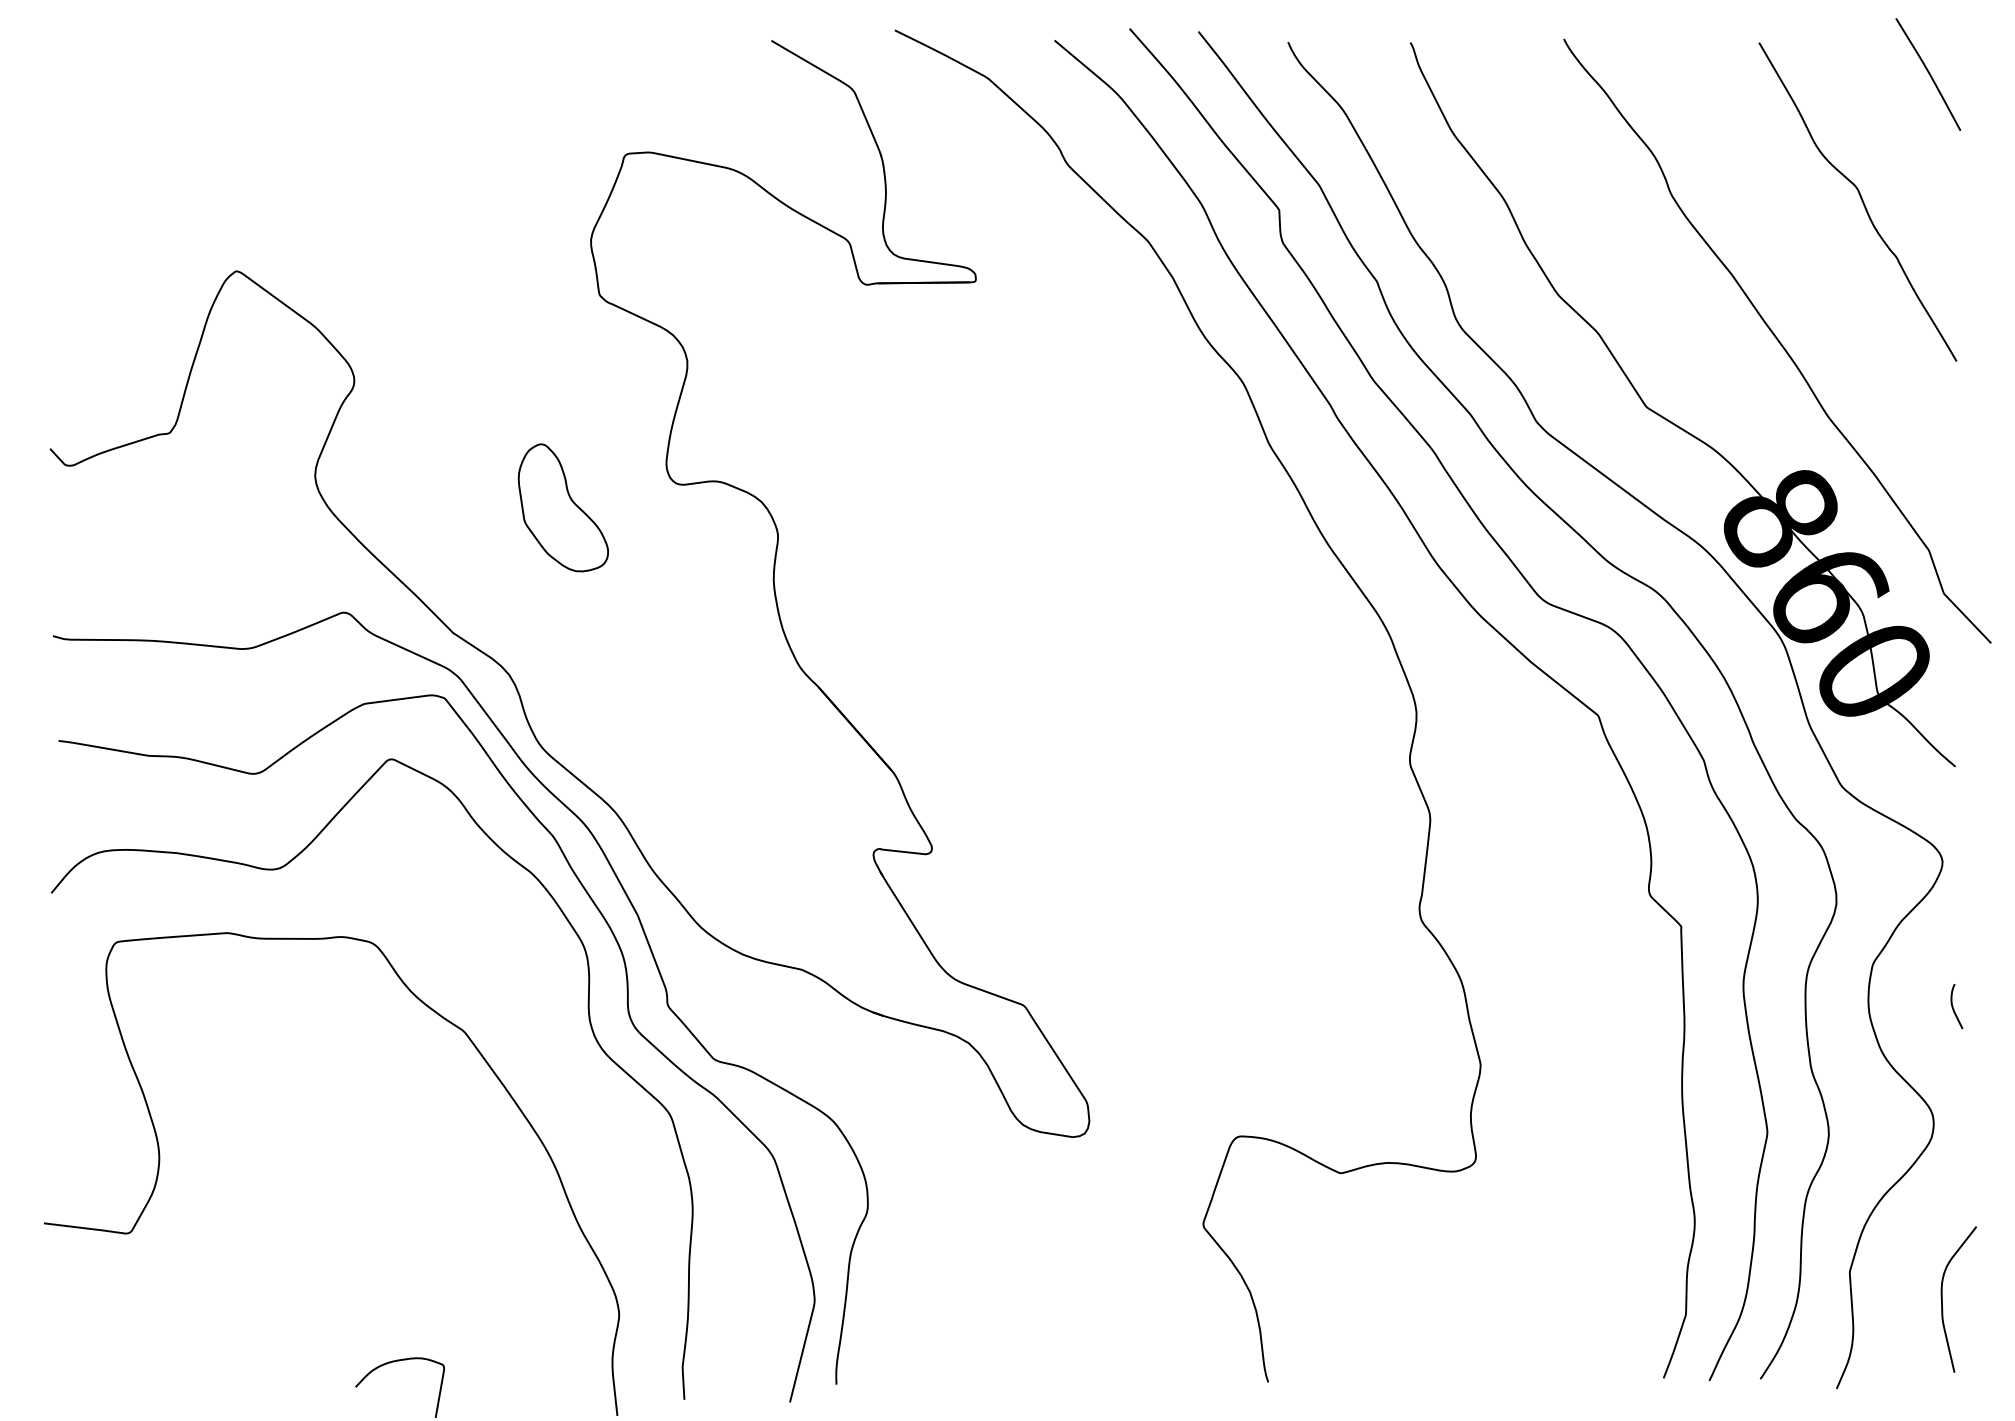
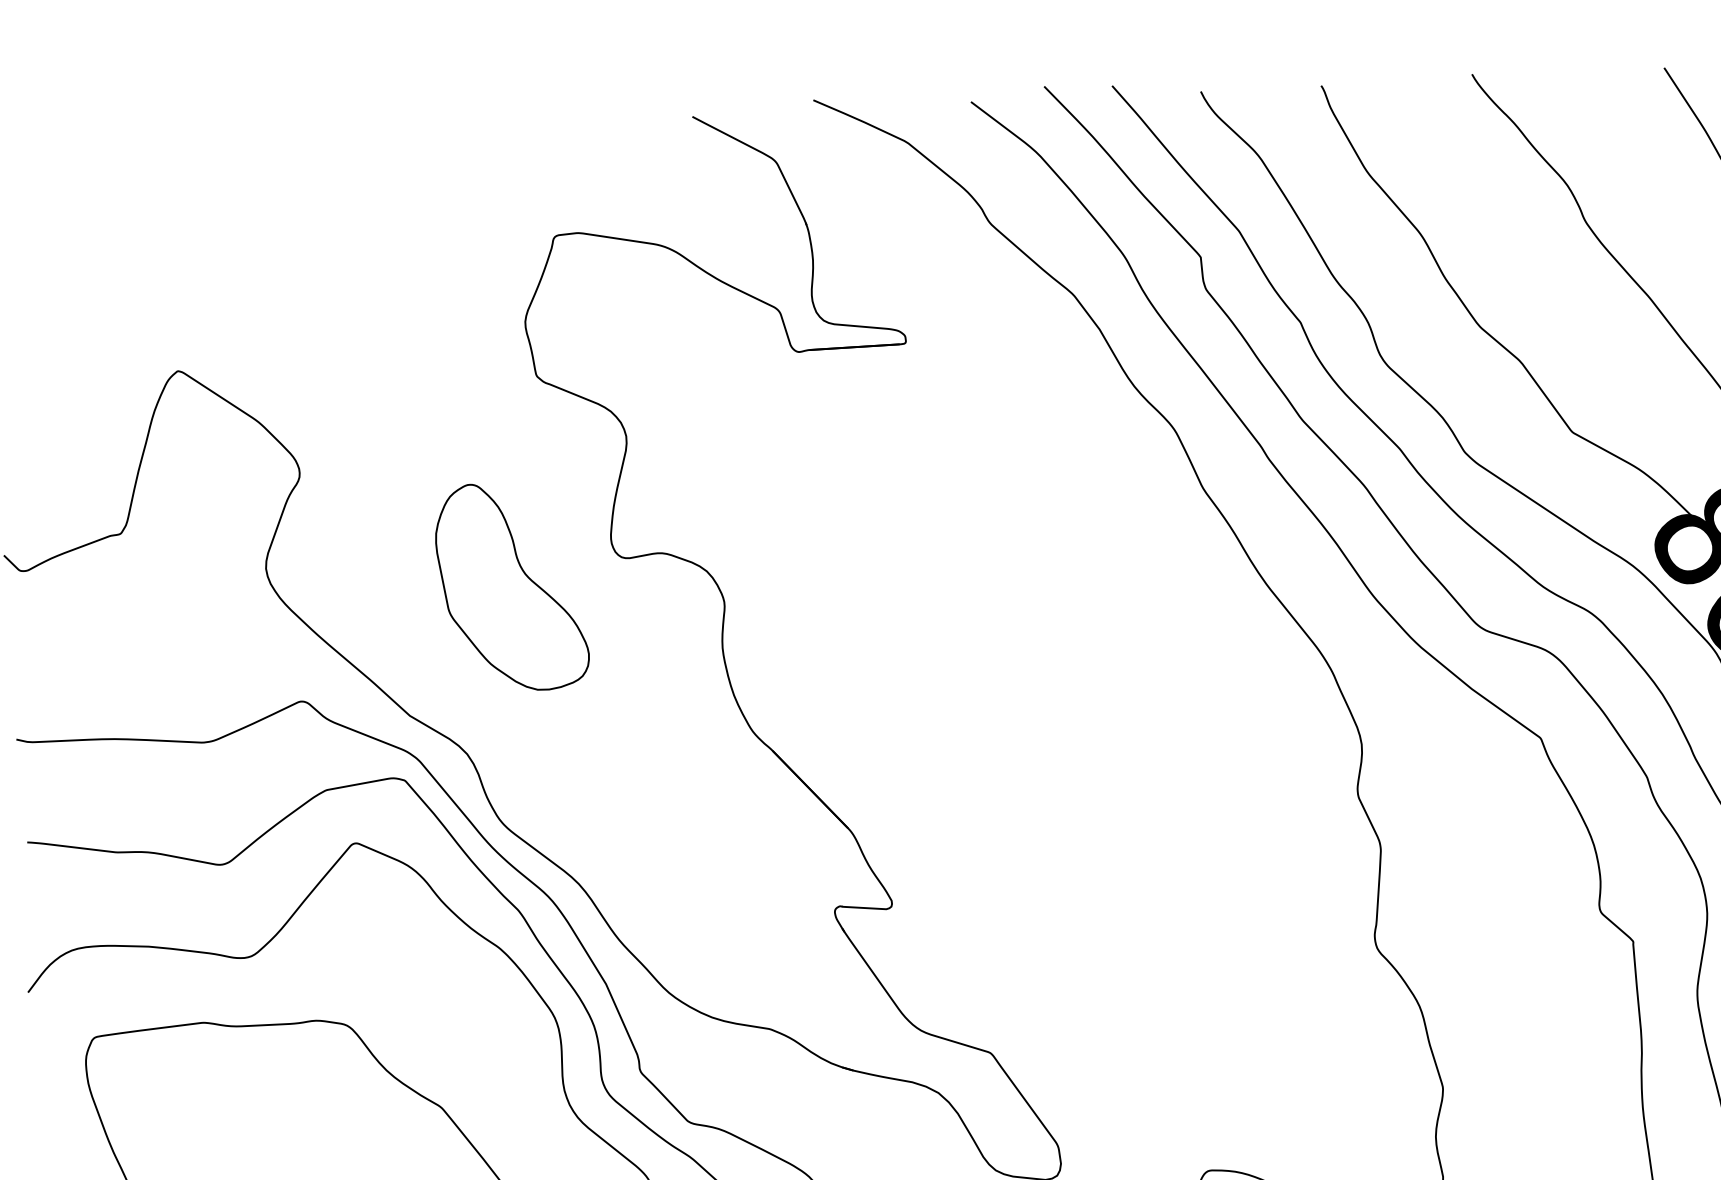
part: (563, 507) -> (511, 586), size x1.67

